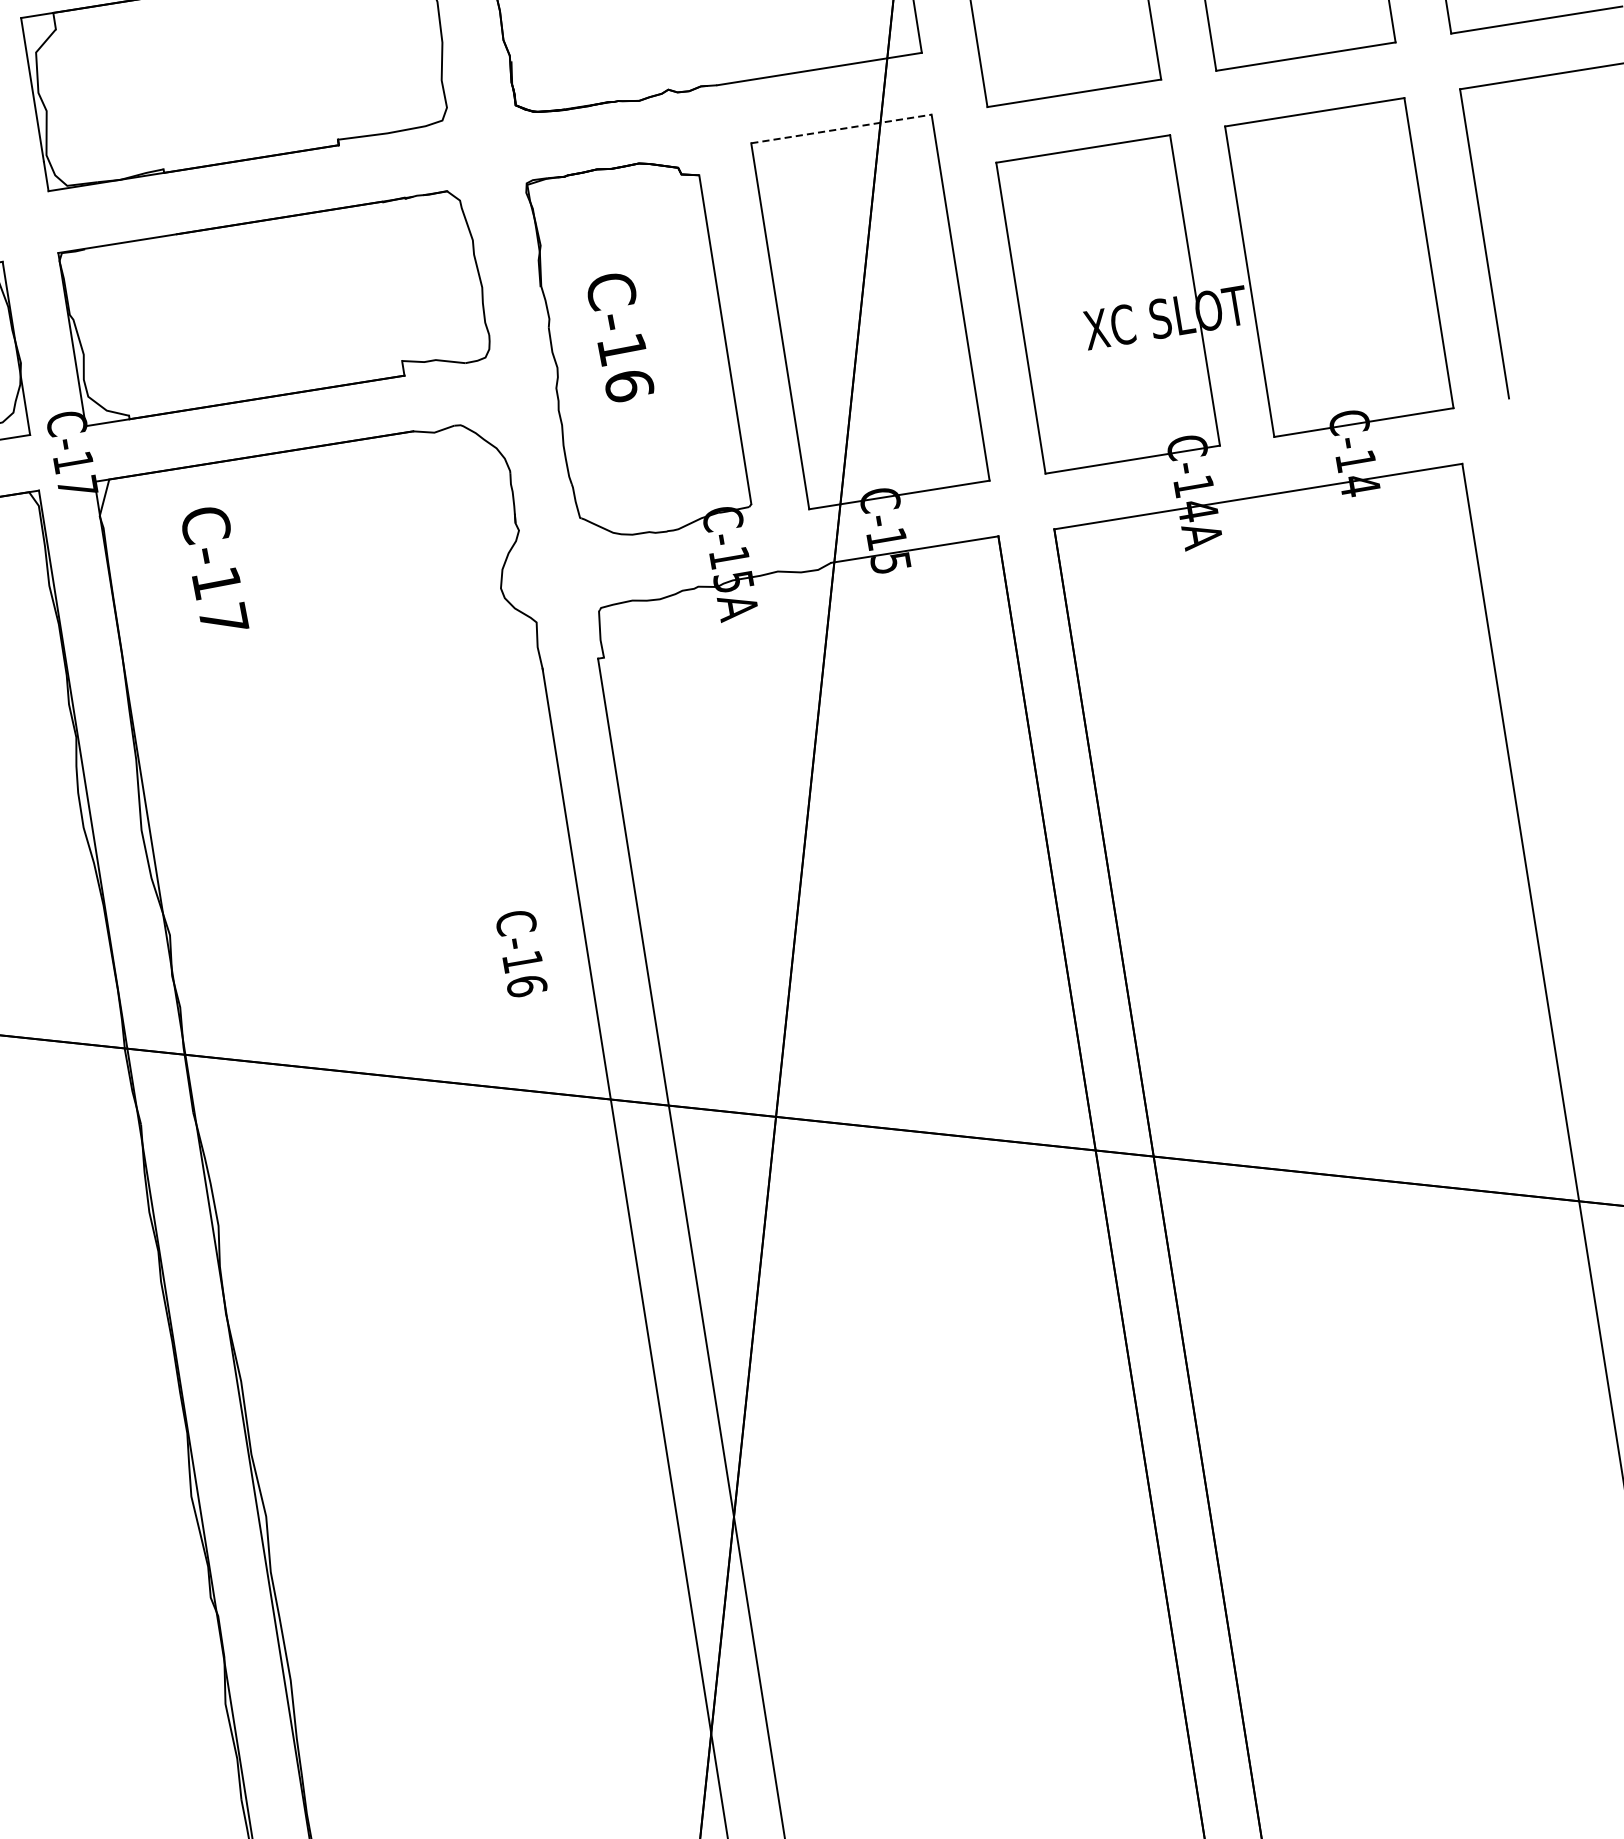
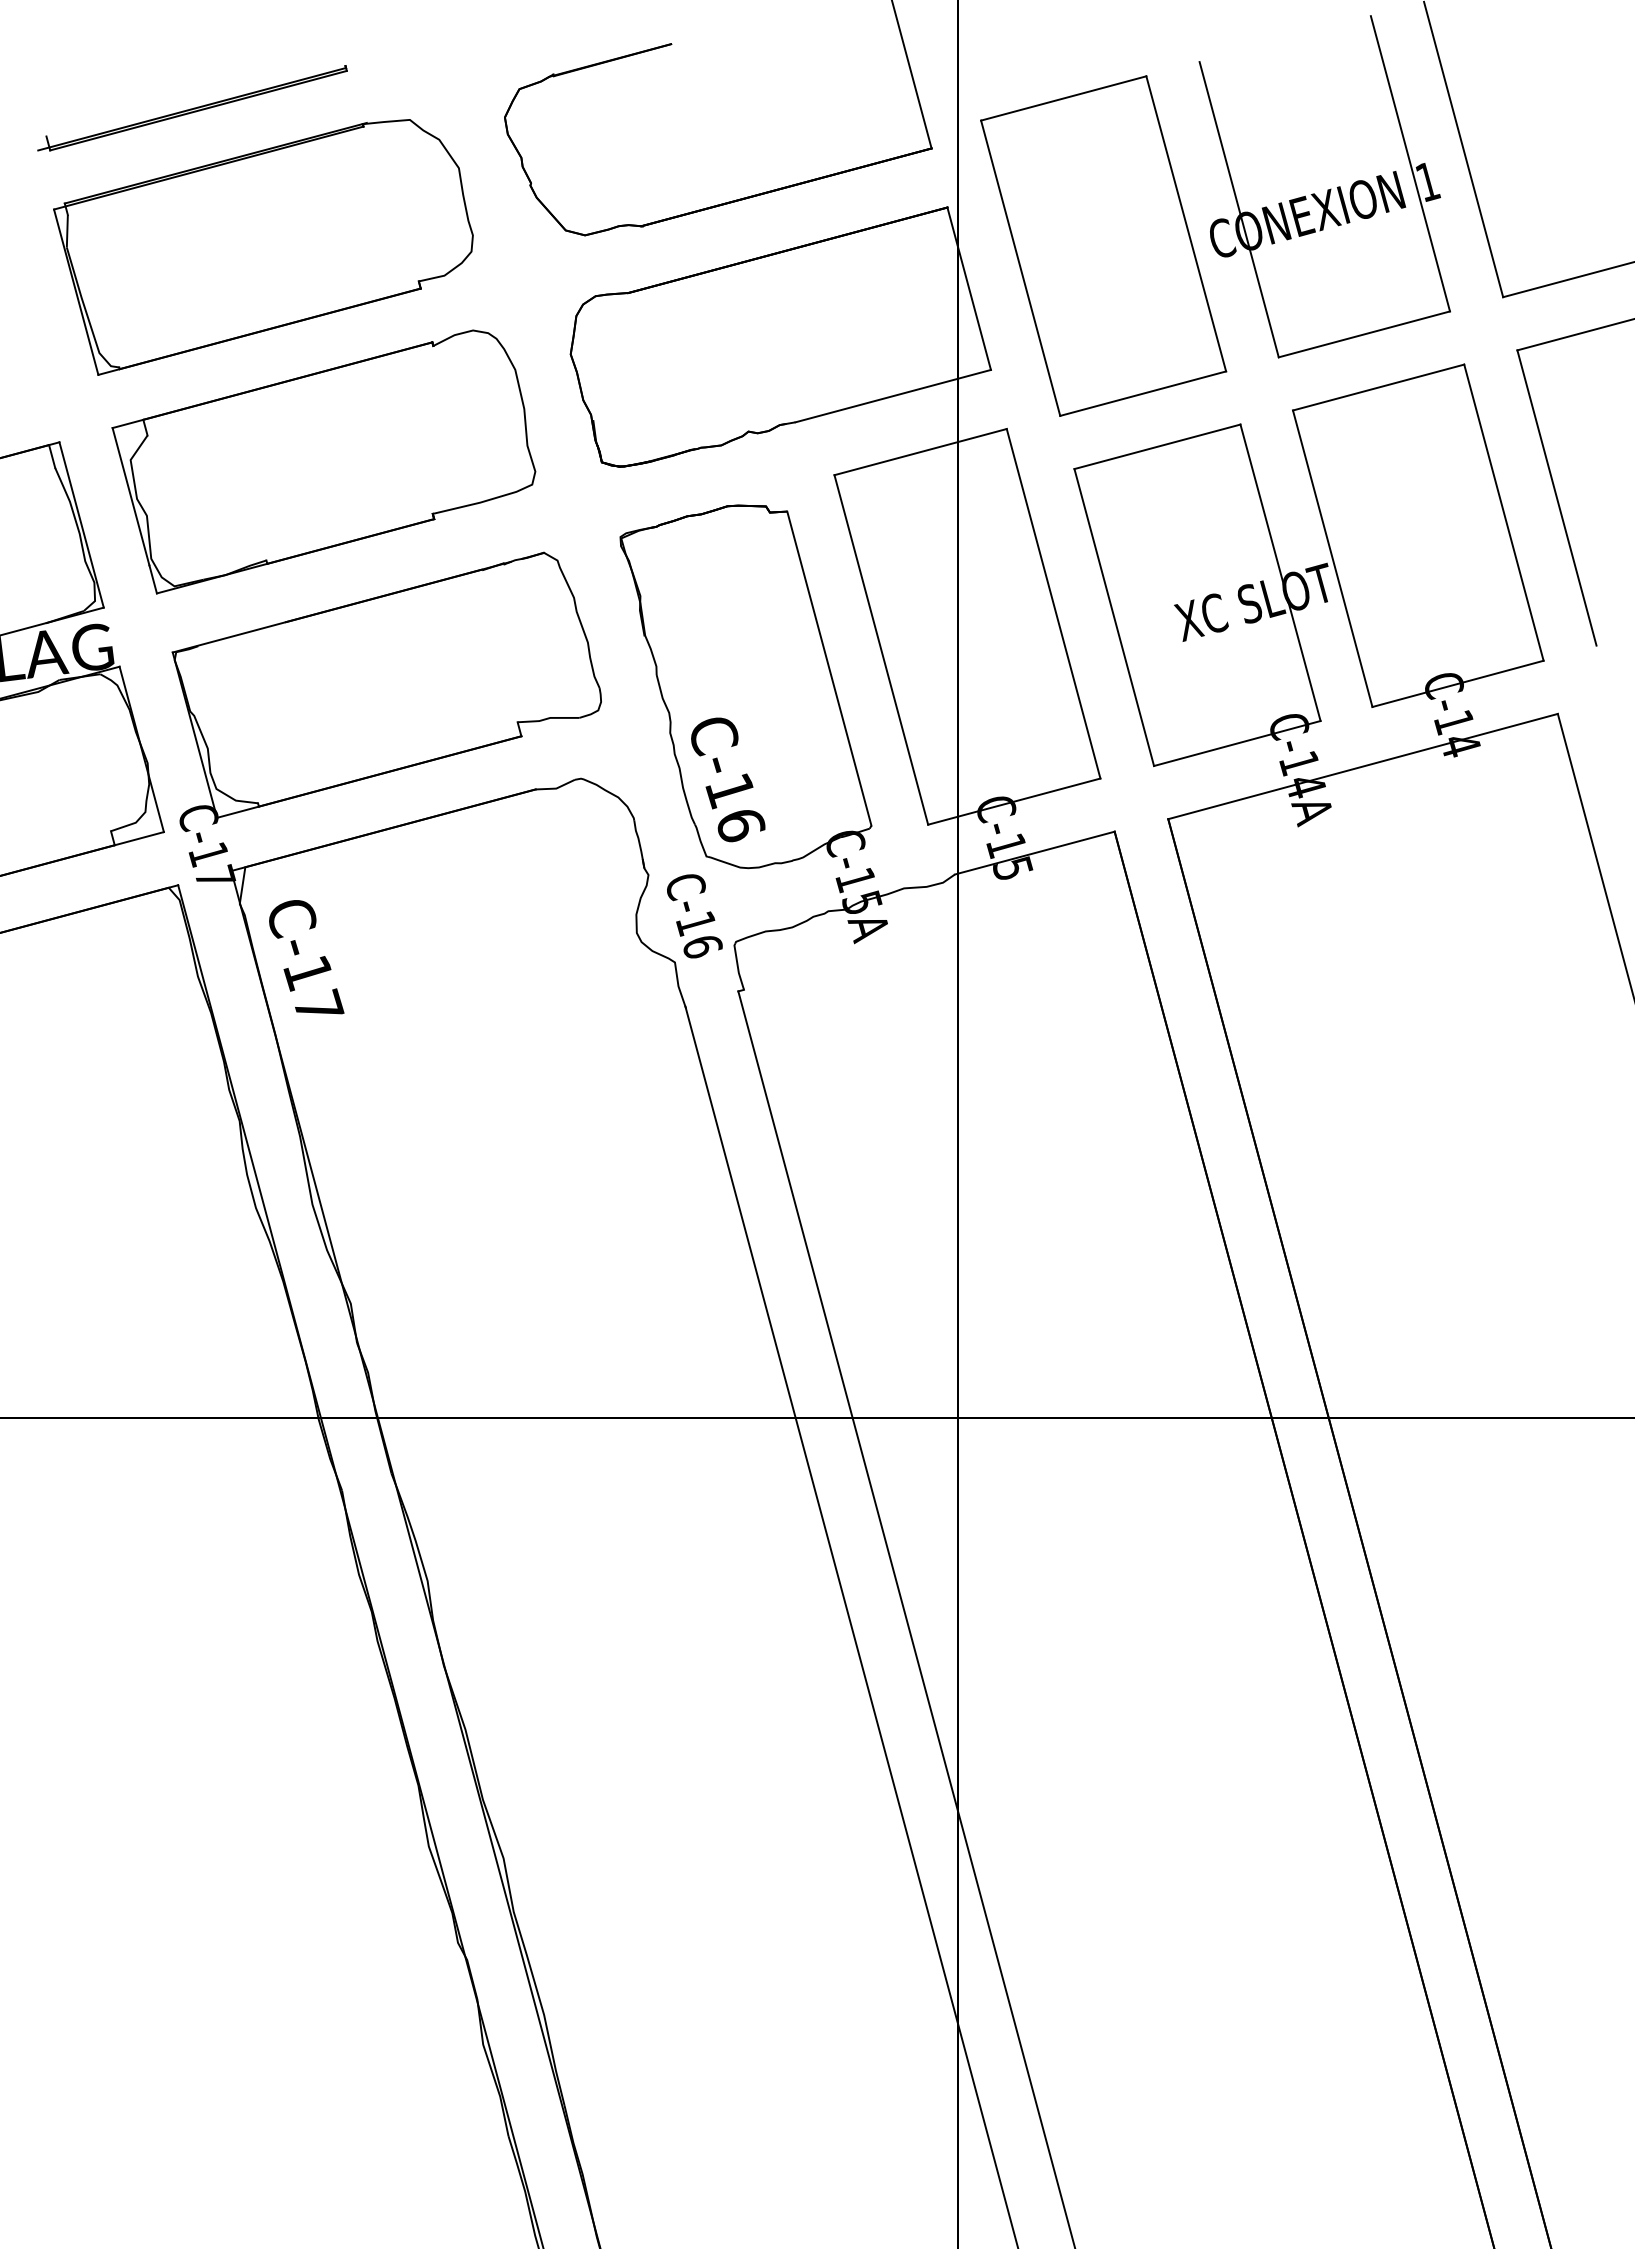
line: (842, 128) -> (921, 451), dashed -> solid
text: (621, 337) -> (728, 779), moved
text: (216, 567) -> (306, 957), moved
text: (521, 954) -> (694, 916), moved

